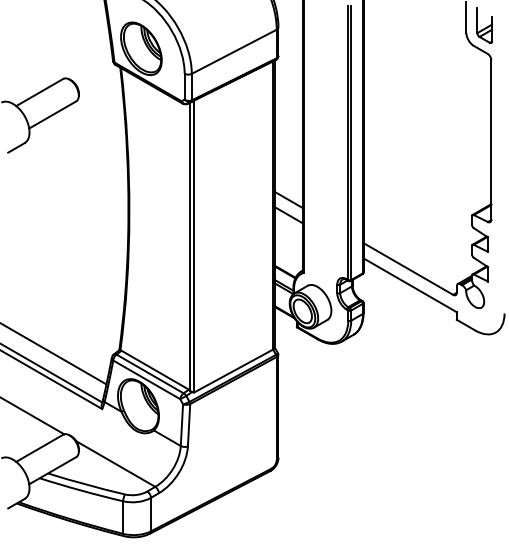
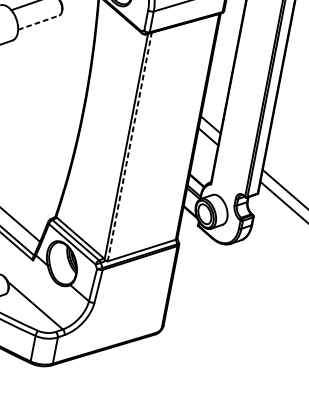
line: (53, 114) -> (39, 22), solid -> dashed
line: (194, 246) -> (129, 147), solid -> dashed

